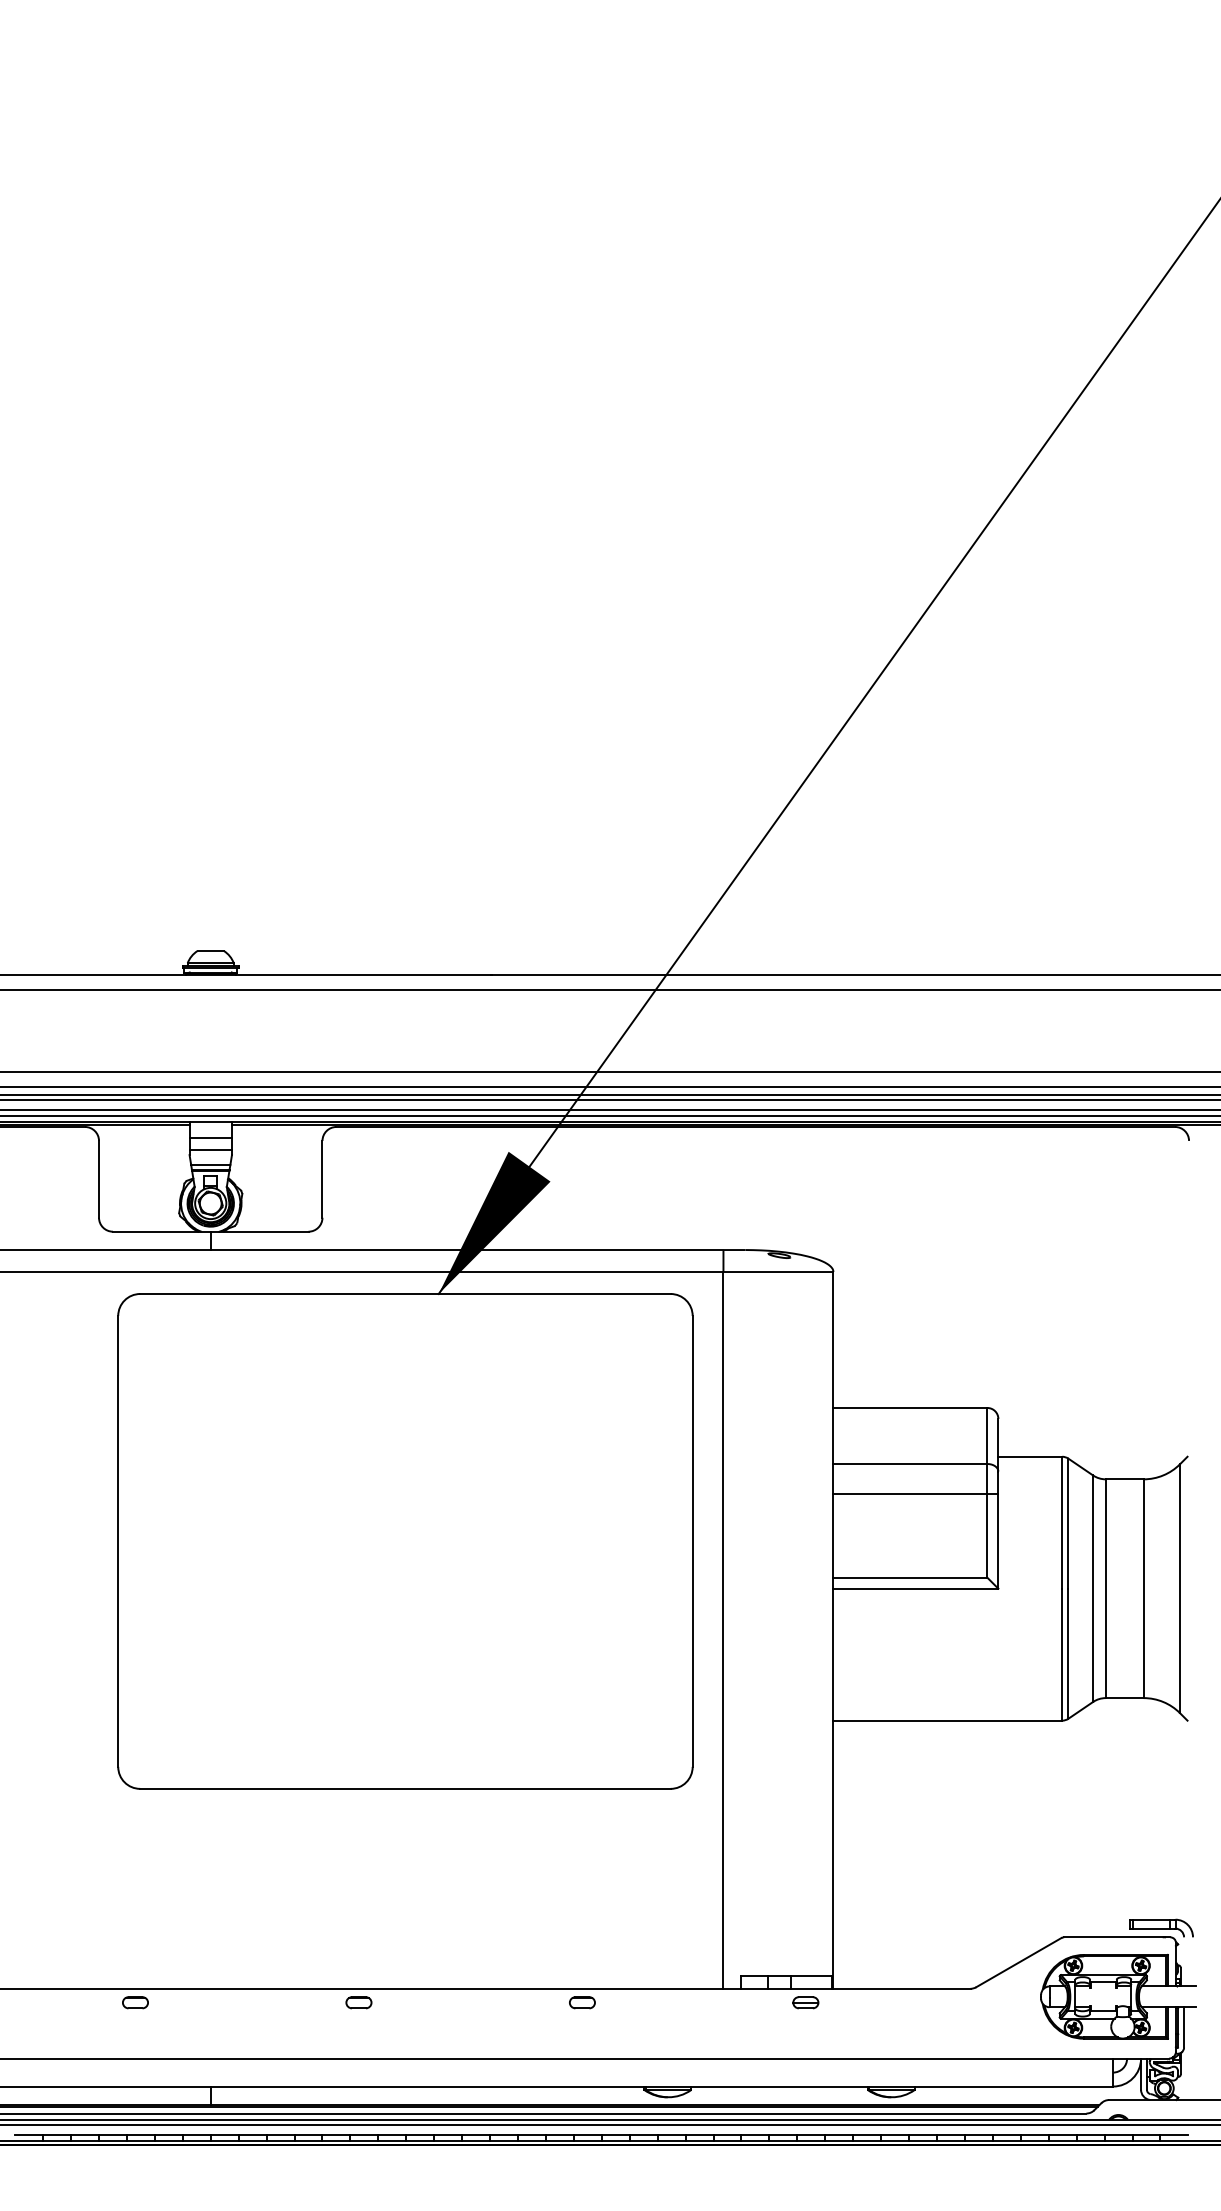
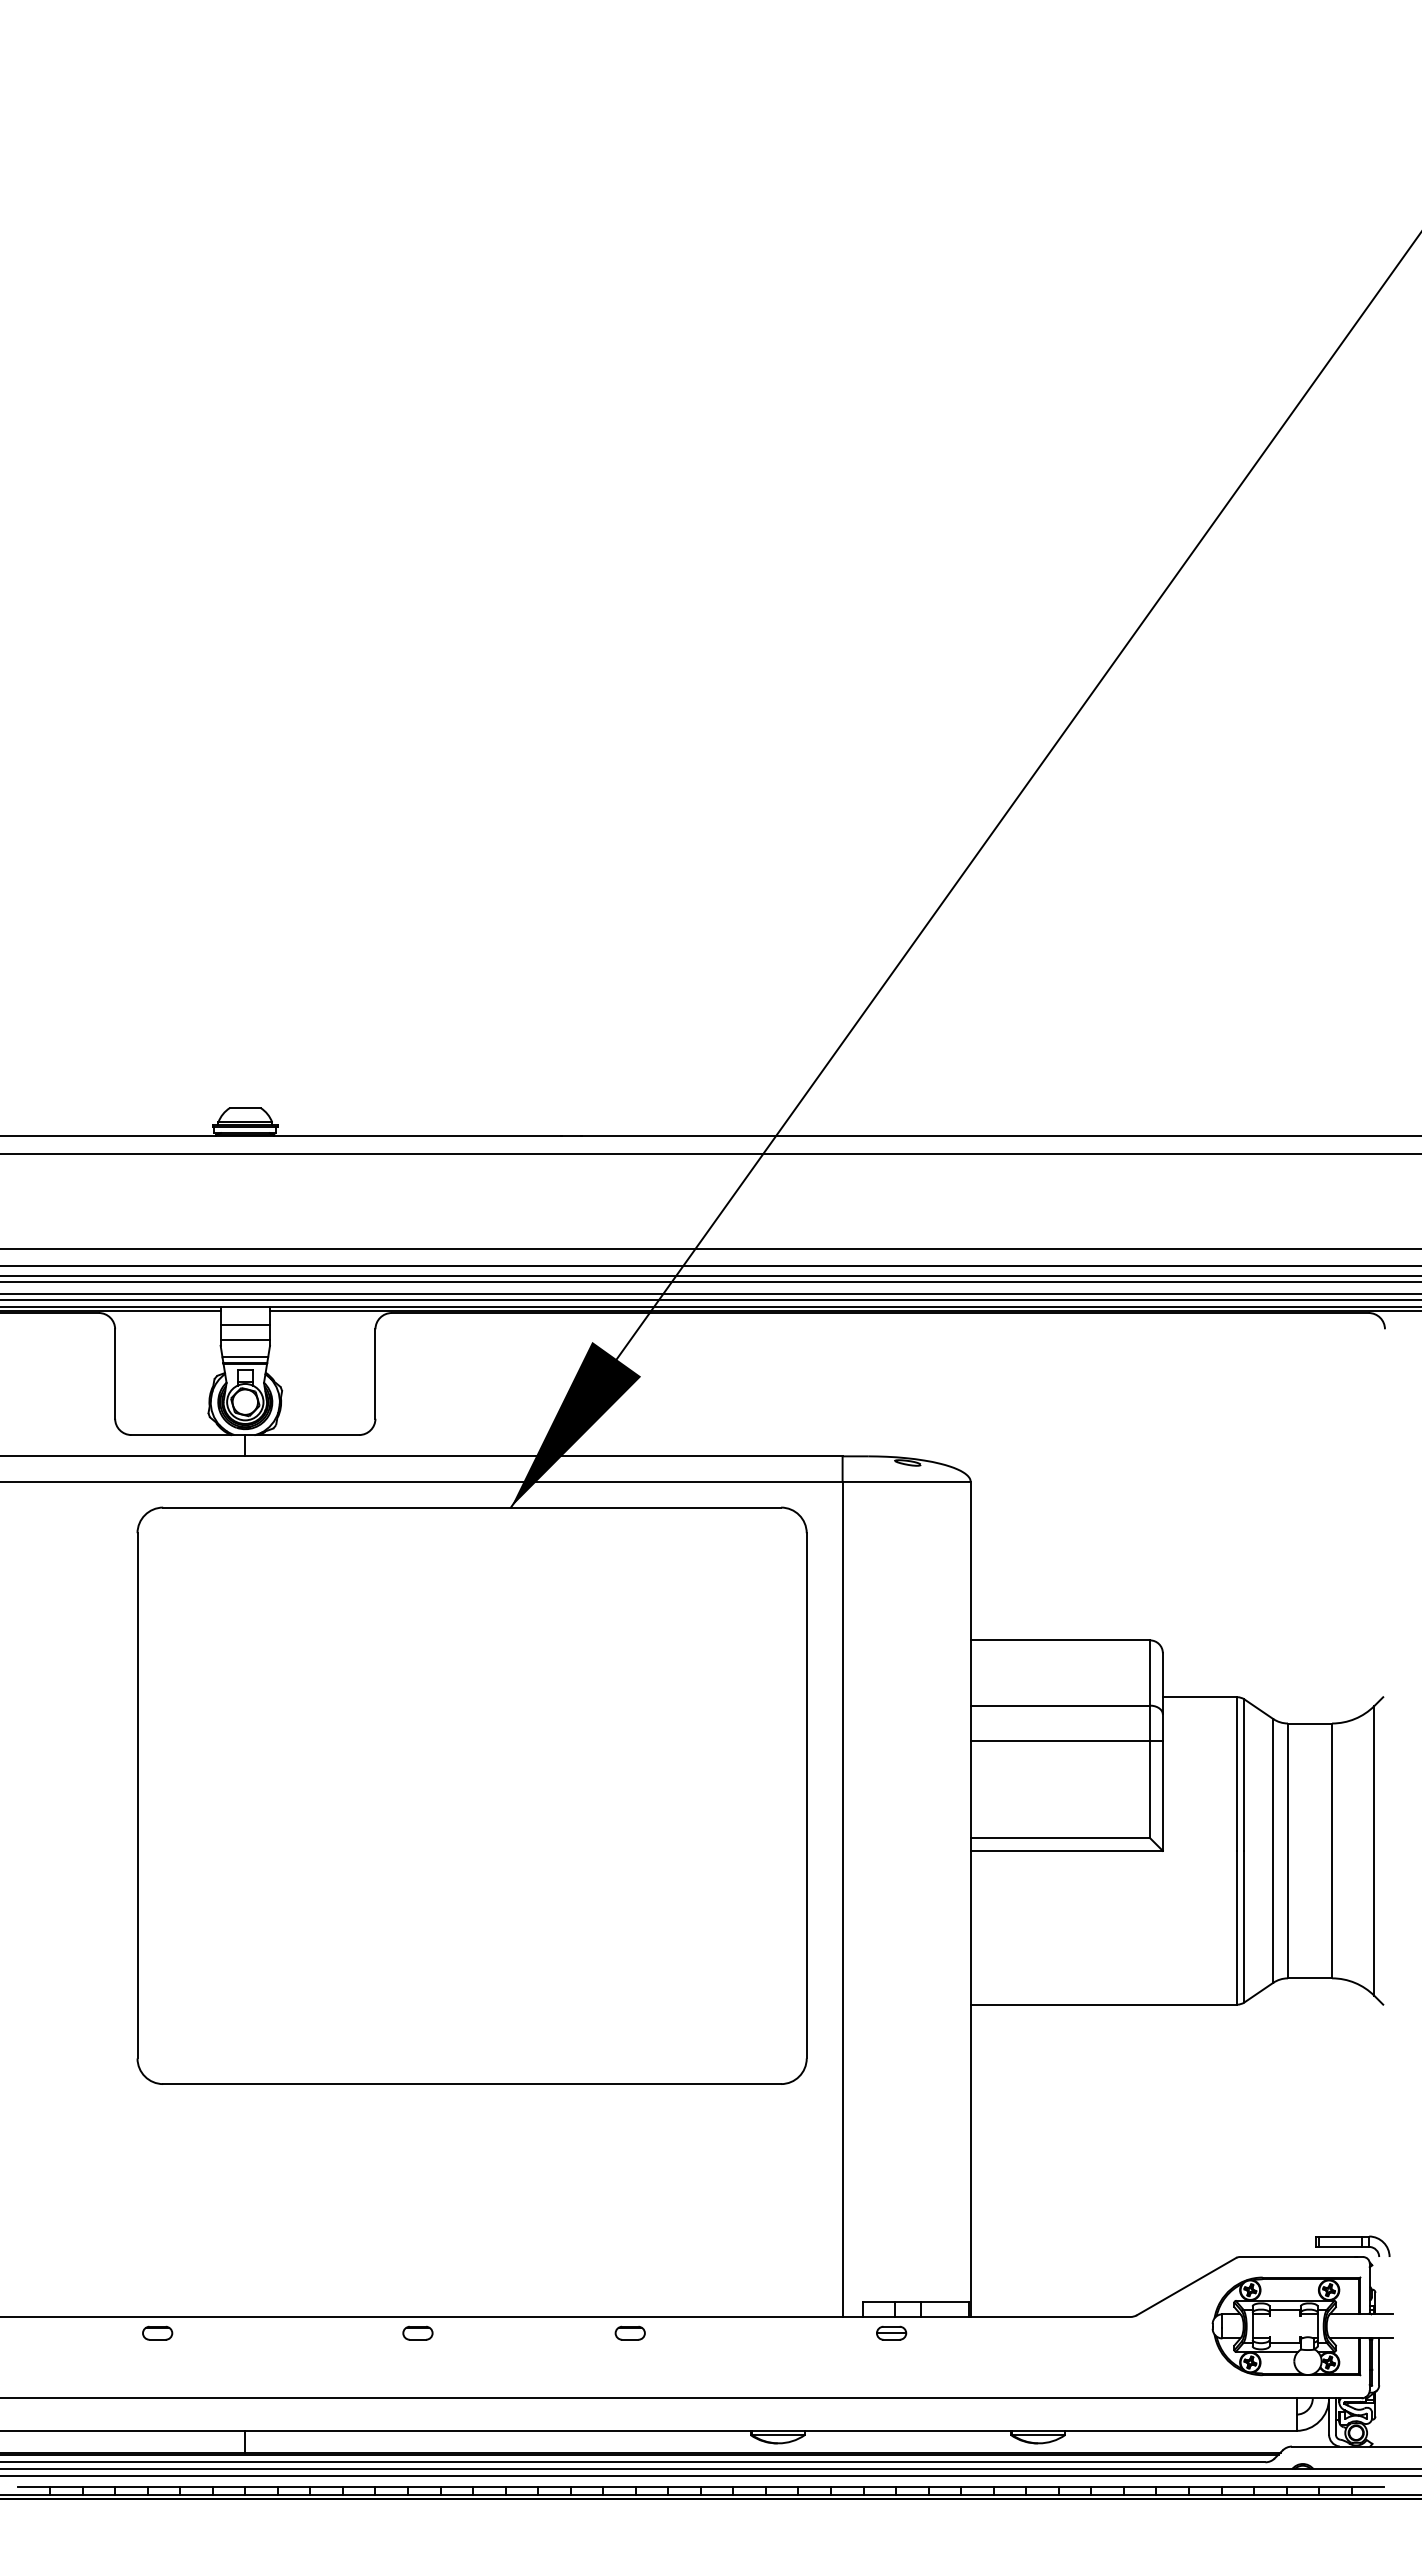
part: (581, 2002) -> (629, 2332), moved
part: (805, 2002) -> (891, 2332), moved

